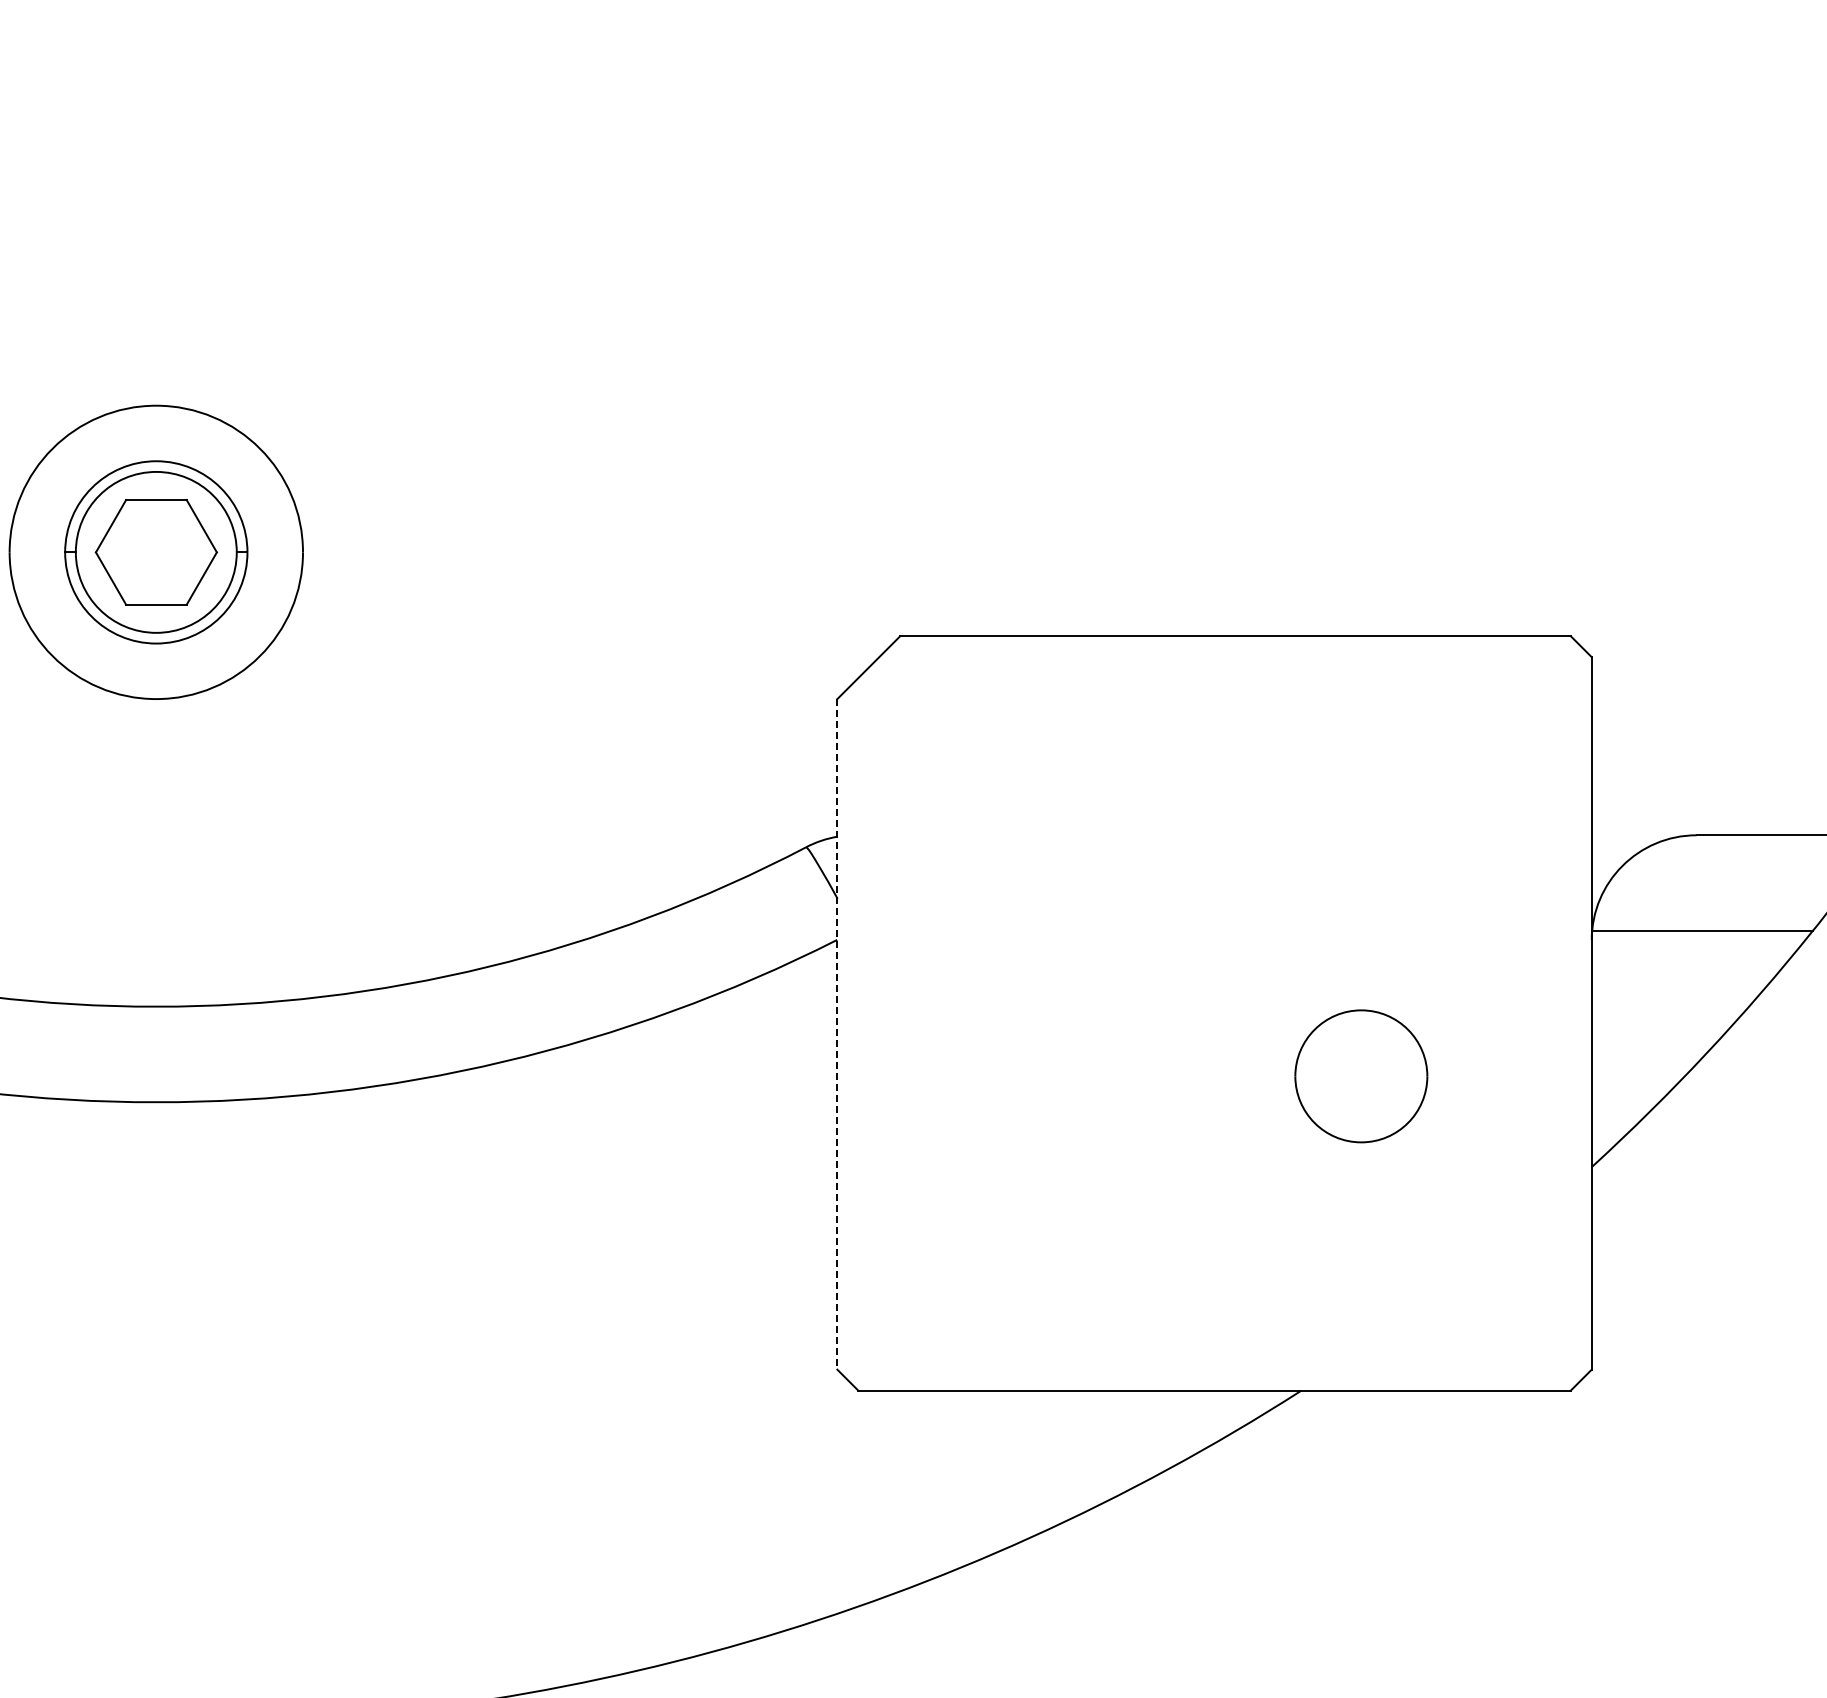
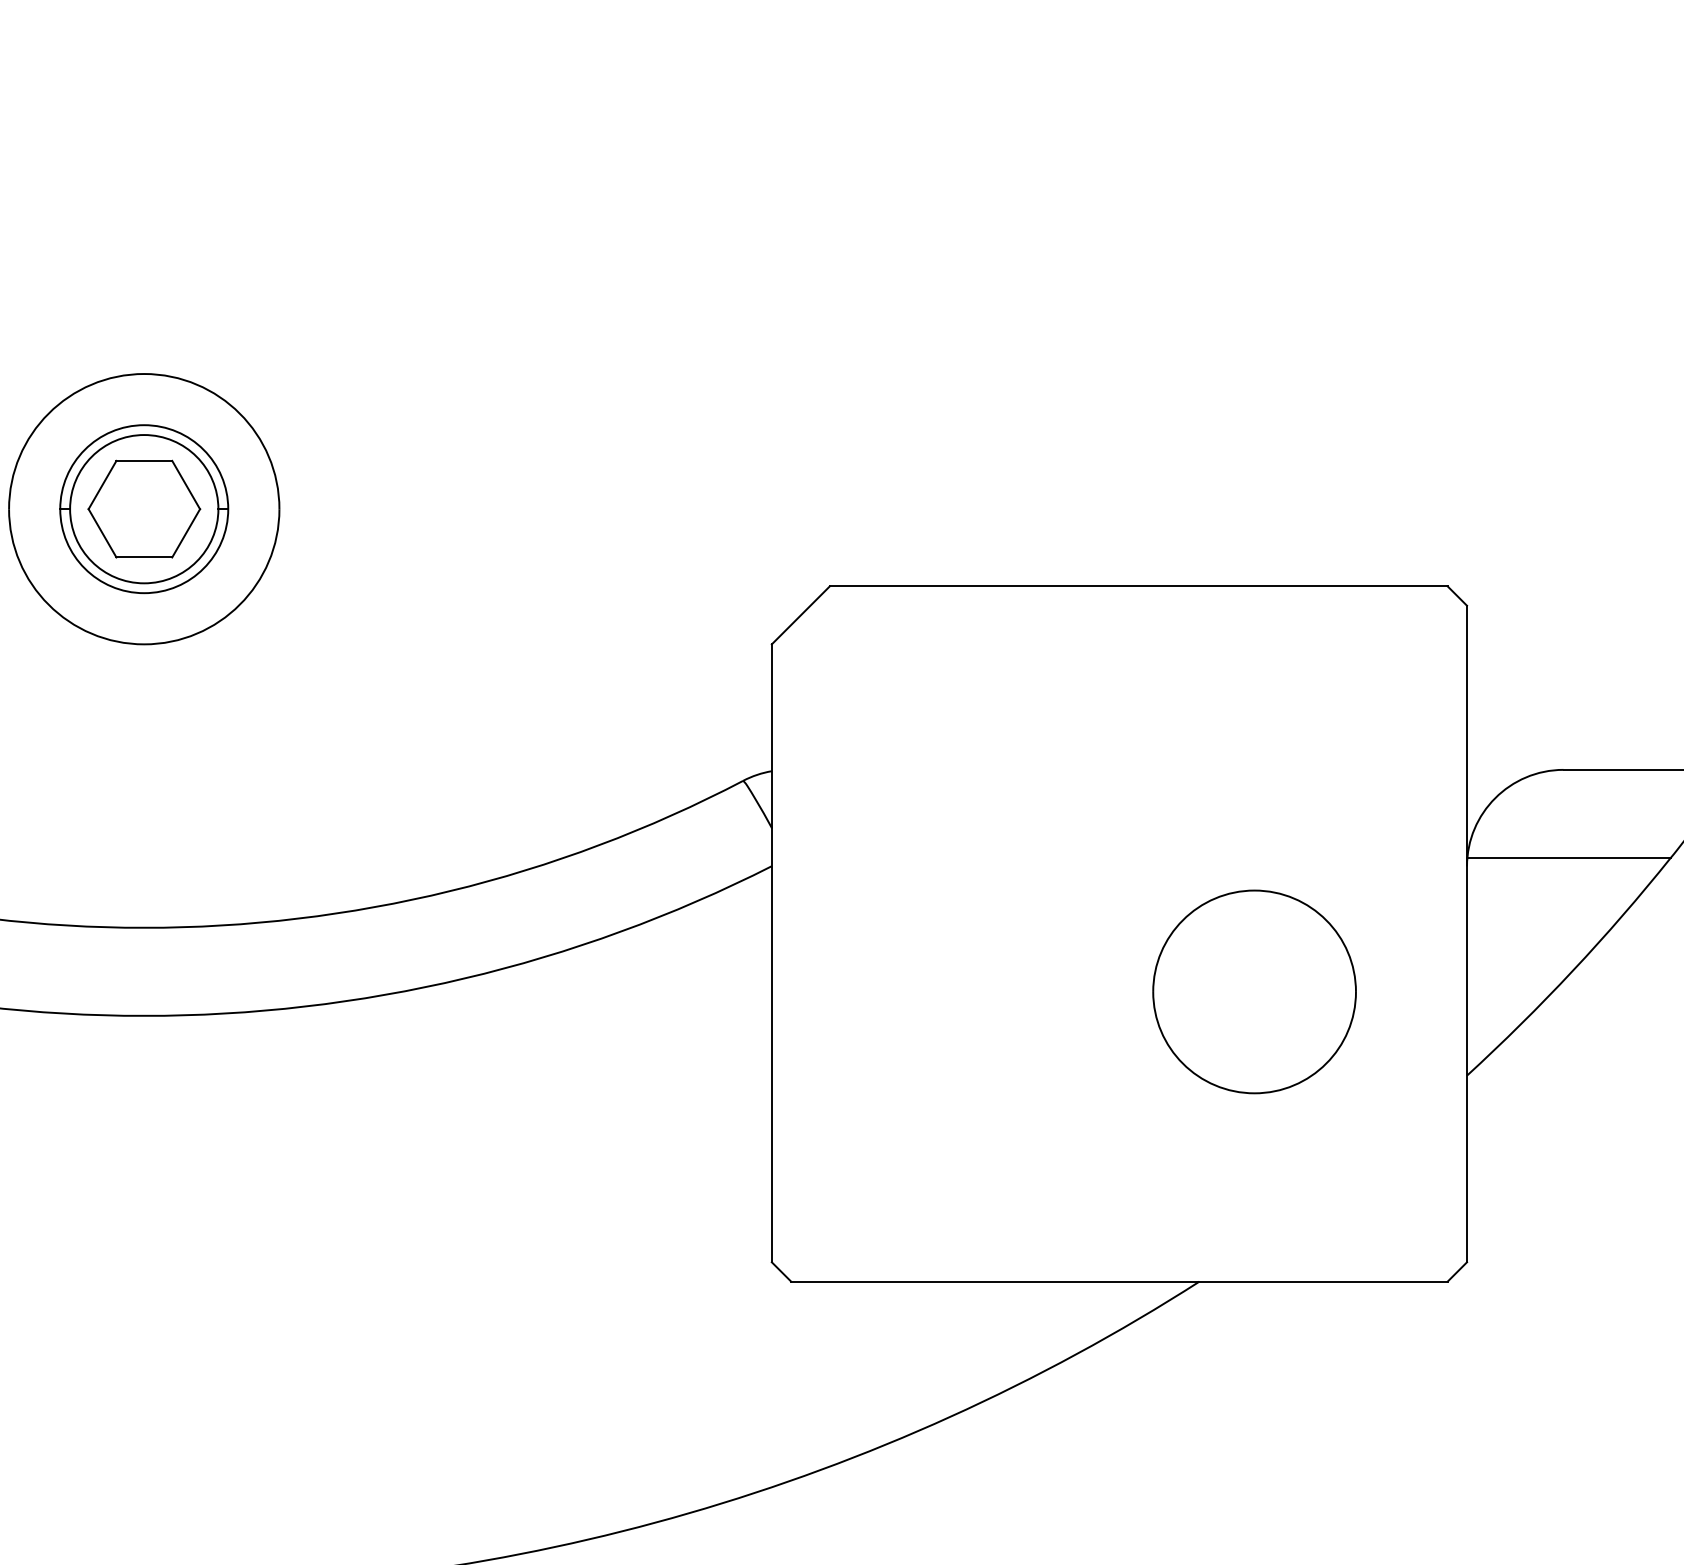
line: (837, 1034) -> (771, 953), dashed -> solid
part: (1361, 1076) -> (1254, 992), size x1.67

